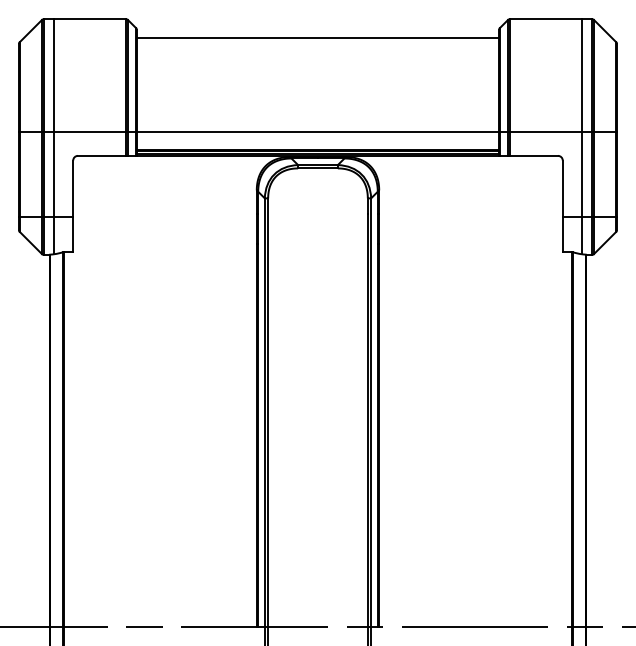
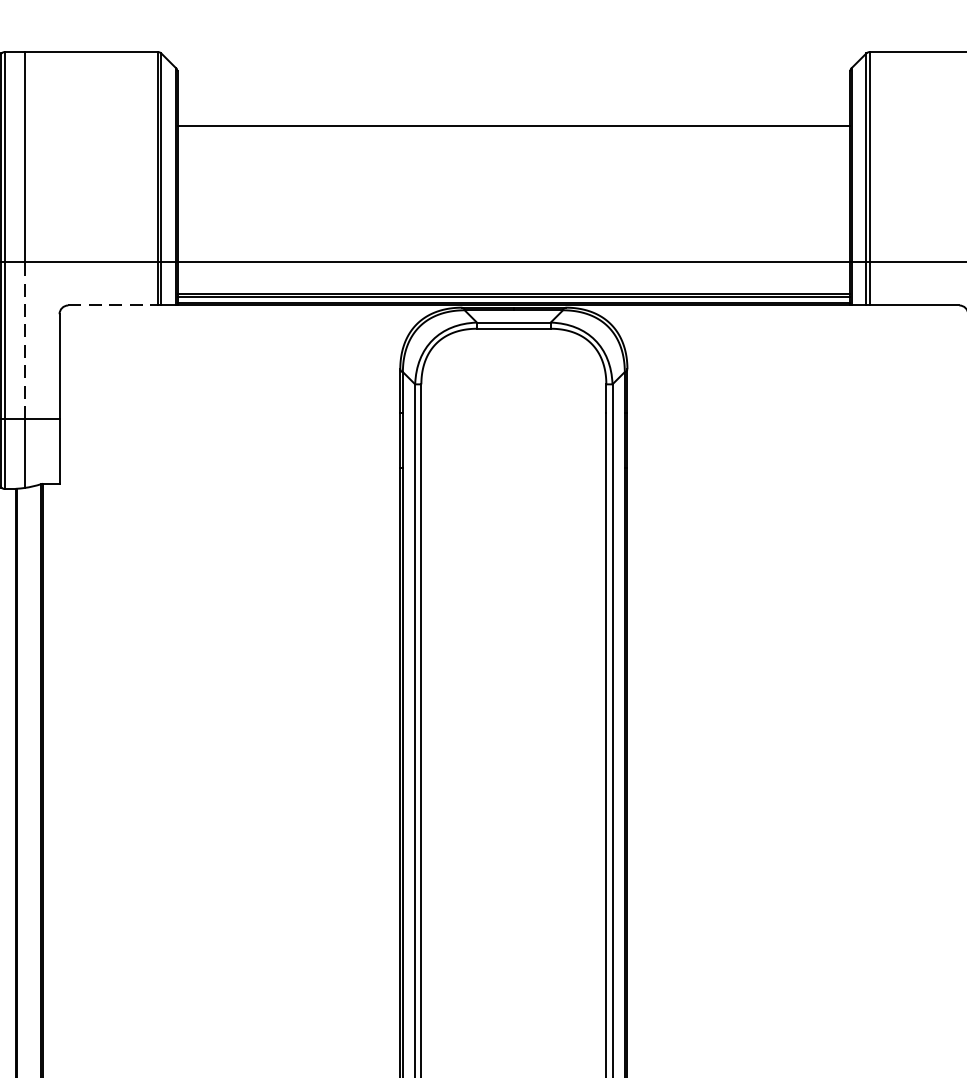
line: (317, 38) -> (512, 126), moved
line: (102, 155) -> (113, 304), solid -> dashed
line: (54, 174) -> (24, 340), solid -> dashed

